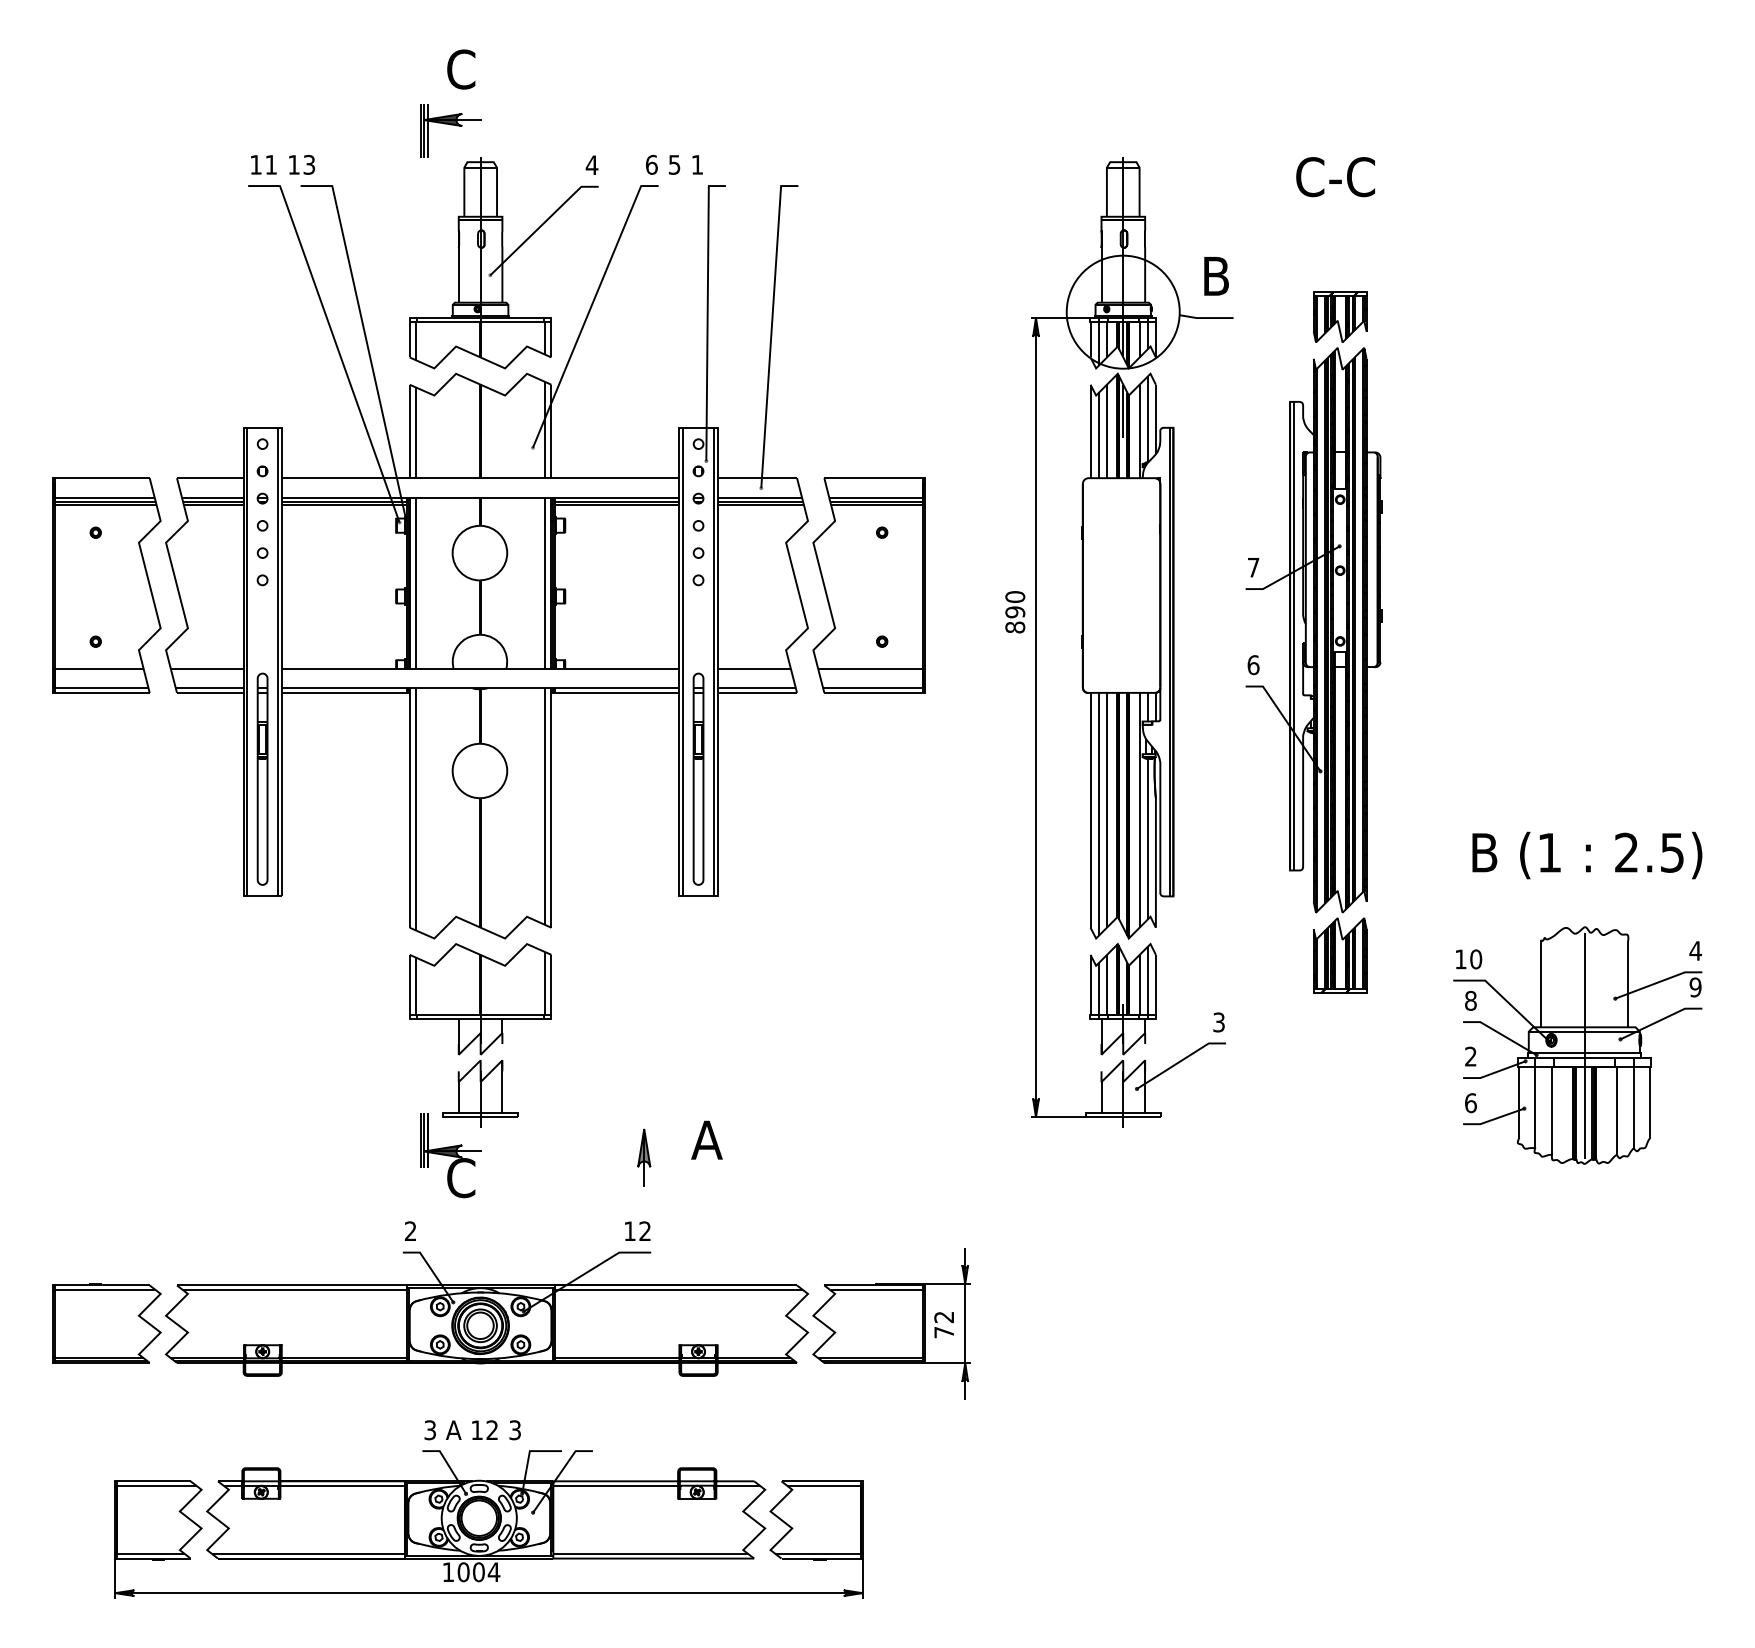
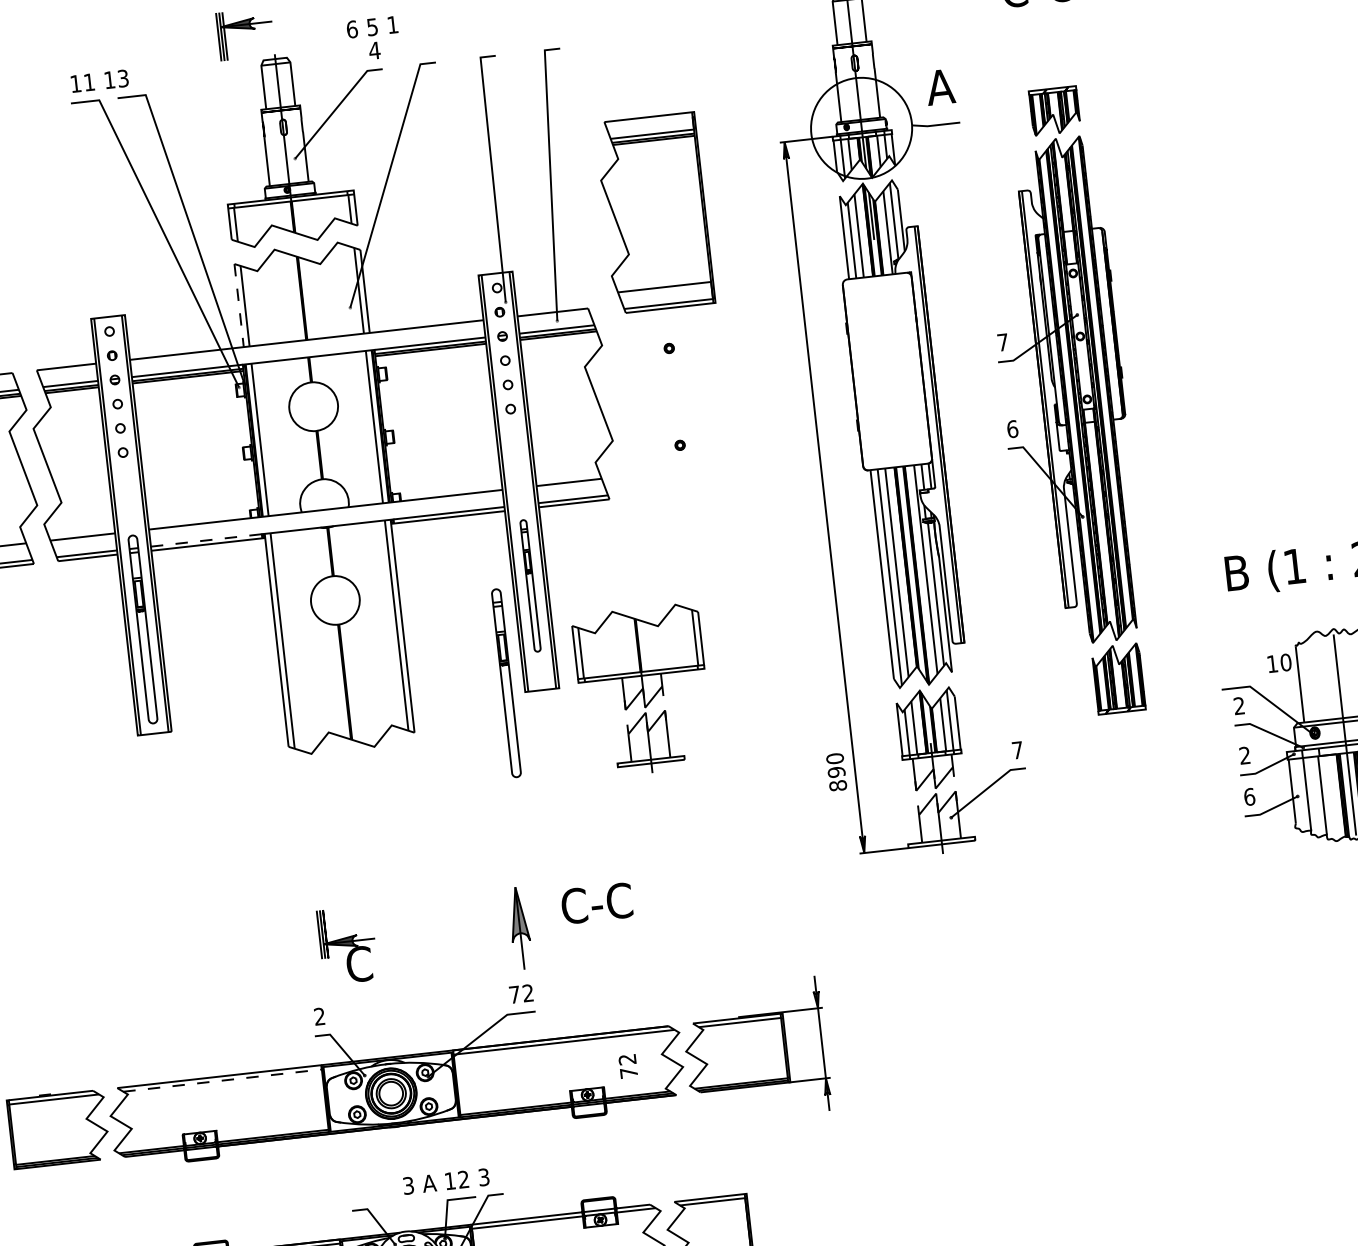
text: (674, 164) -> (372, 26), moved
text: (1215, 275) -> (939, 86), B -> A
line: (409, 431) -> (238, 305), solid -> dashed
part: (868, 585) -> (654, 213), moved
text: (1015, 612) -> (836, 772), moved
line: (344, 688) -> (206, 540), solid -> dashed
part: (698, 778) -> (530, 585), size x0.7
part: (659, 883) -> (506, 682), added
text: (1469, 959) -> (1280, 663), moved
text: (1470, 1000) -> (1239, 705), 8 -> 2
text: (1218, 1022) -> (1017, 750), 3 -> 7
part: (480, 1035) -> (643, 690), moved
text: (731, 1140) -> (595, 903), A -> C-C
part: (644, 1157) -> (520, 927), size x1.6
text: (629, 1230) -> (514, 994), 12 -> 72
line: (294, 1290) -> (222, 1080), solid -> dashed
text: (943, 1325) -> (627, 1066), moved
text: (472, 1430) -> (446, 1181), moved

